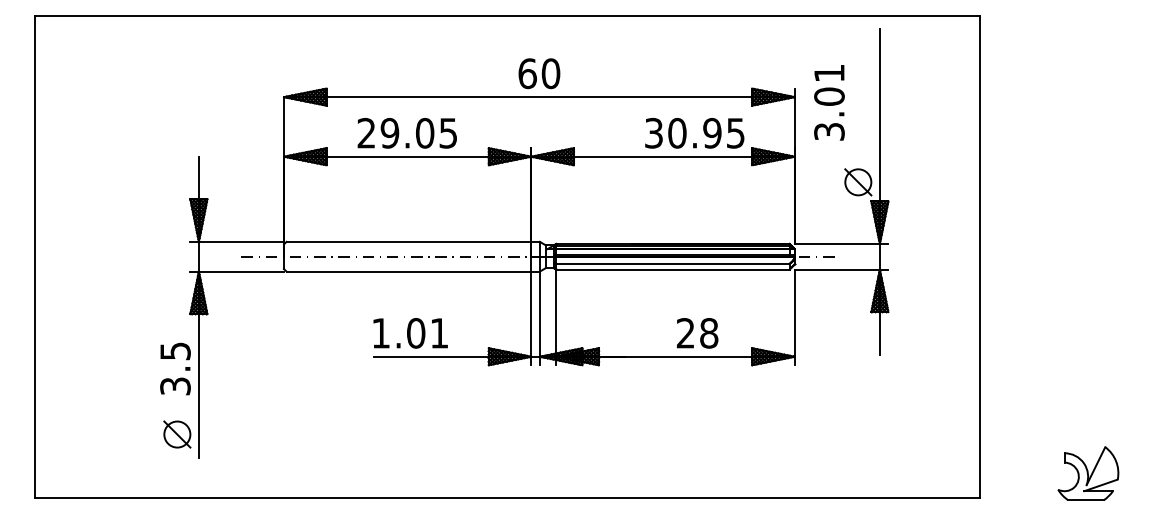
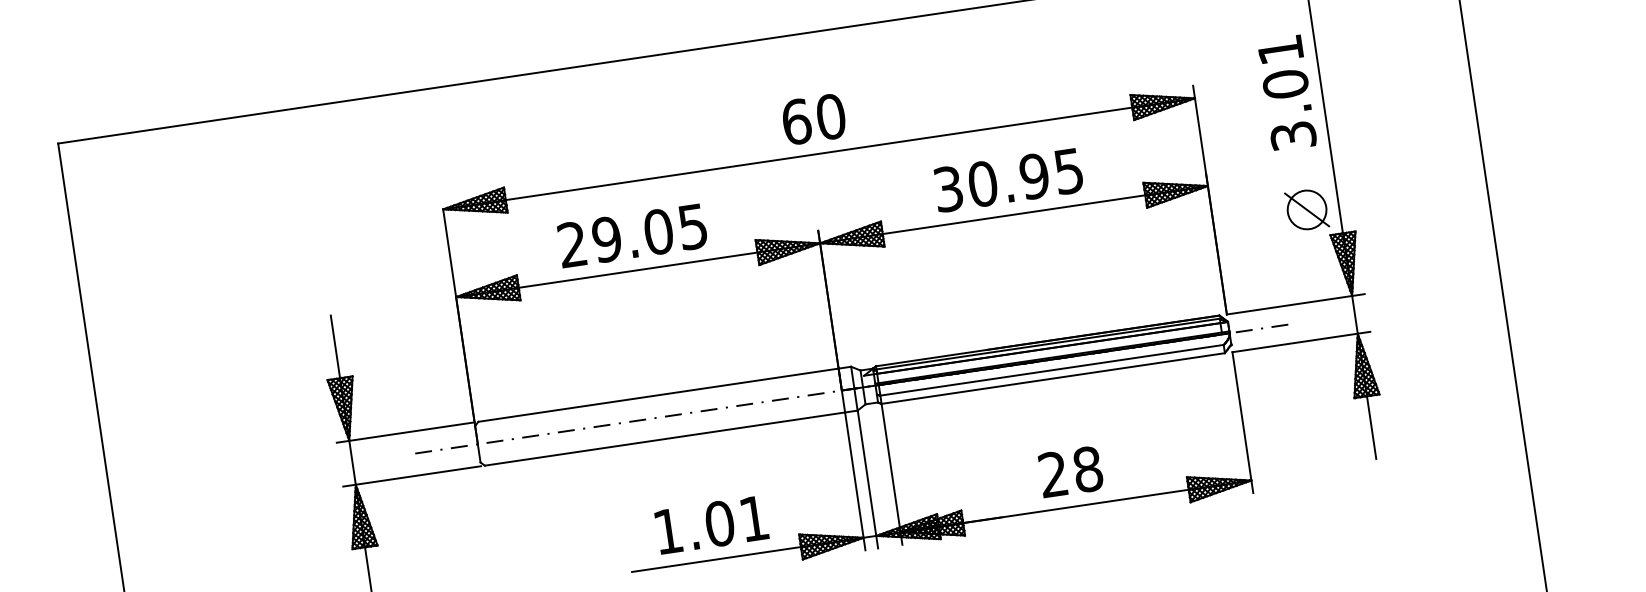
text: (829, 102) -> (1287, 92), moved
text: (694, 133) -> (1008, 180), moved
text: (410, 333) -> (711, 525), moved
text: (697, 333) -> (1070, 472), moved

